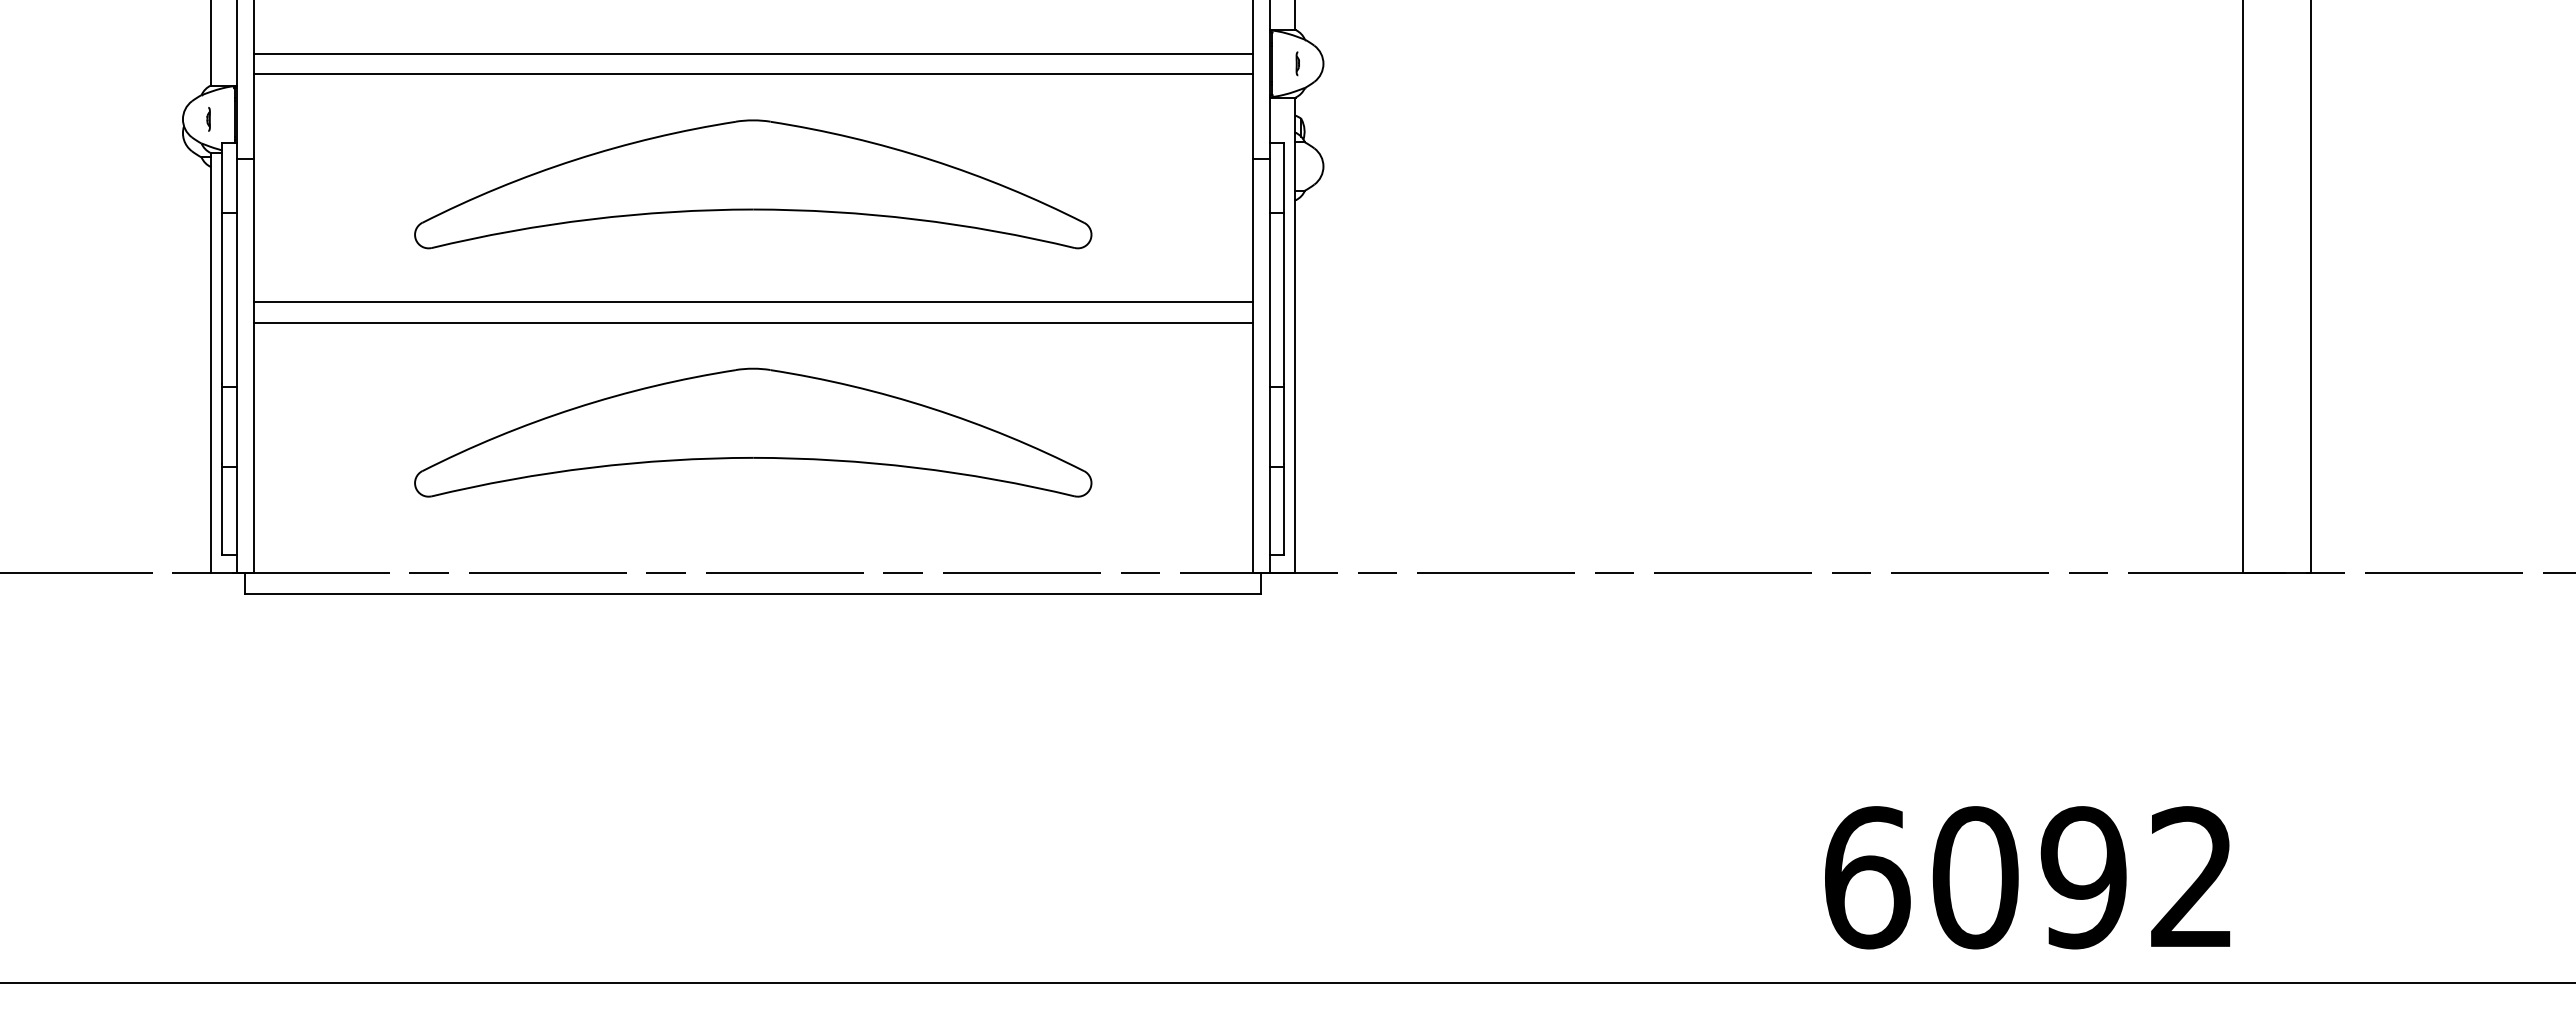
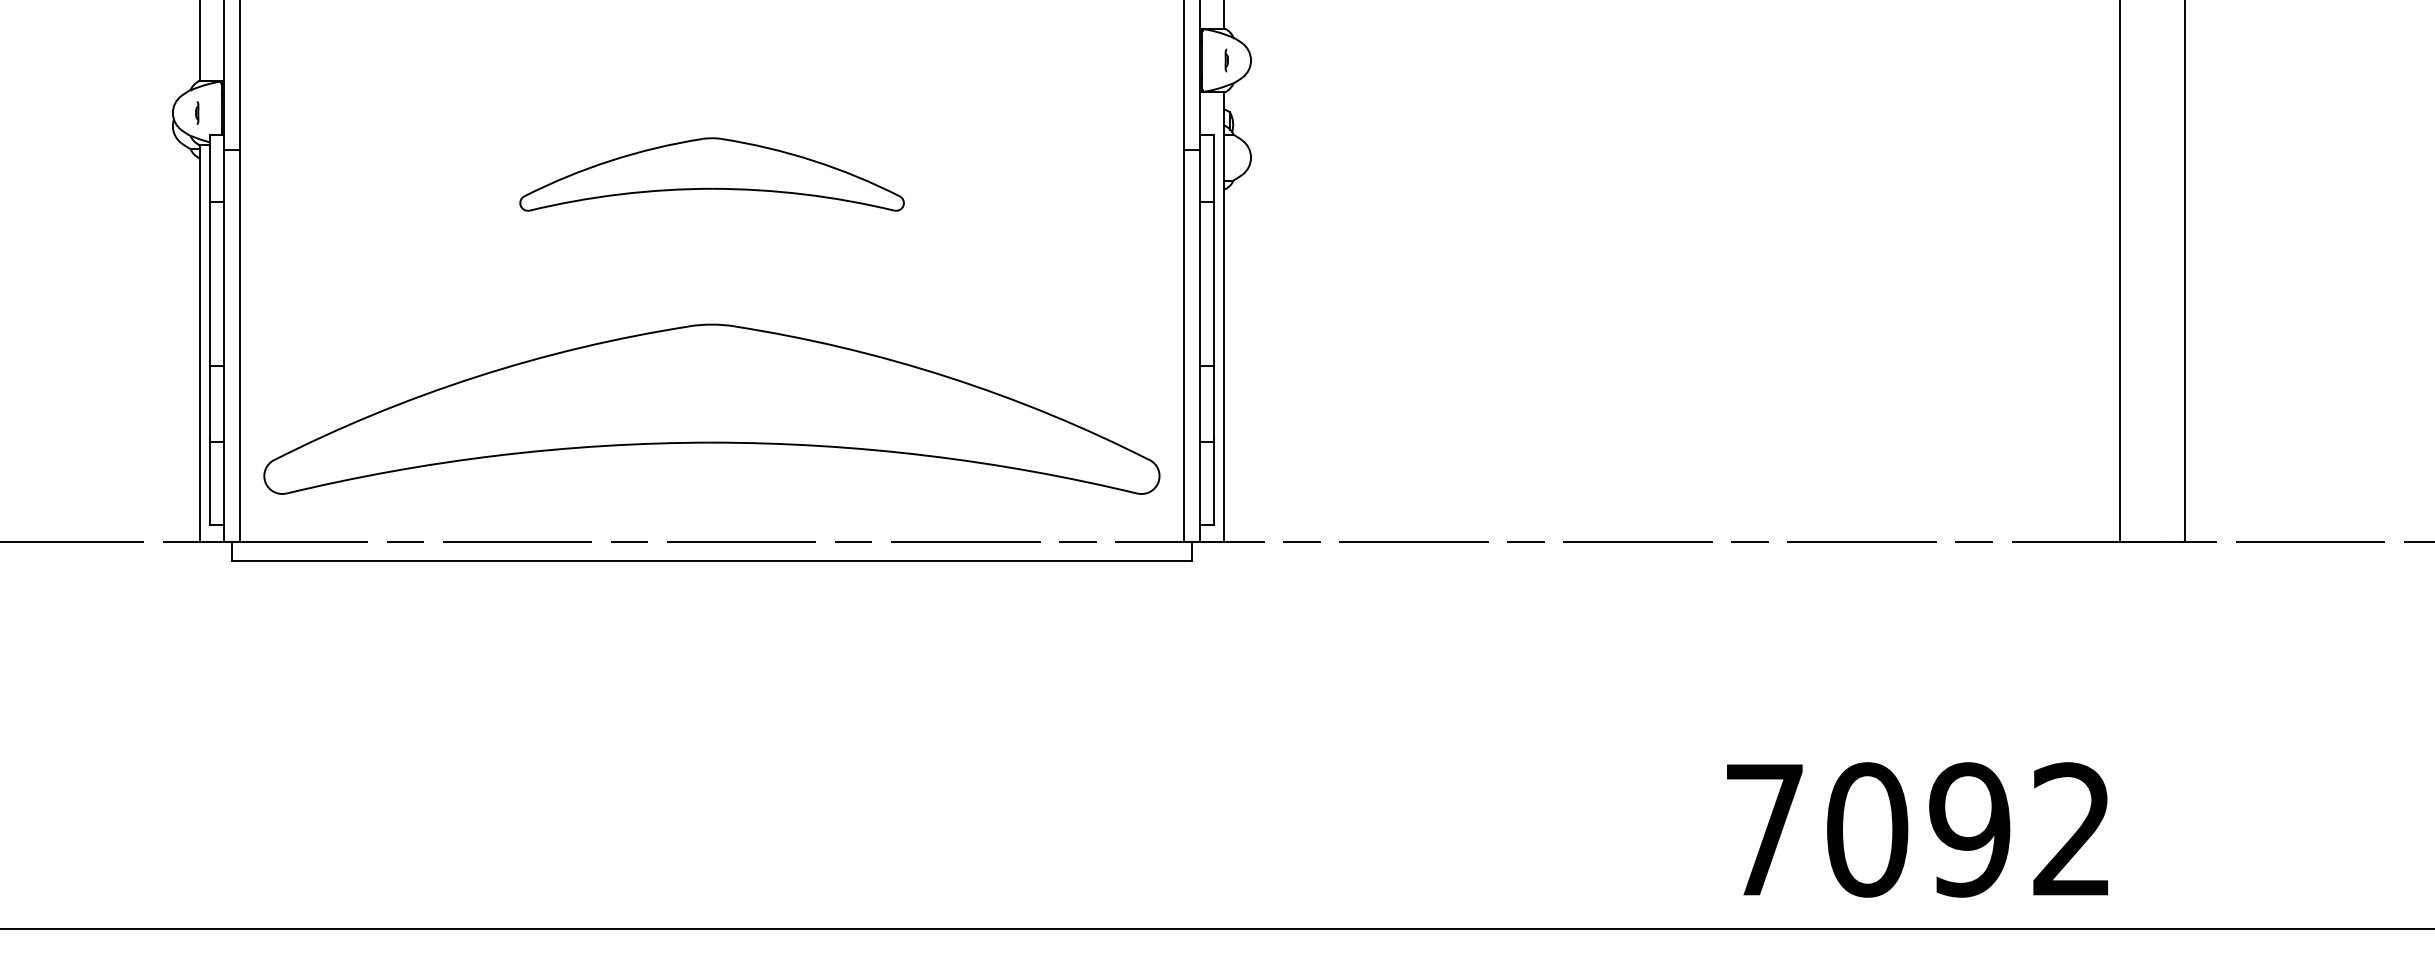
line: (752, 53) -> (711, 50), removed
line: (752, 74) -> (711, 70), removed
part: (753, 184) -> (712, 174), size x0.6
line: (752, 302) -> (711, 286), removed
line: (752, 322) -> (711, 305), removed
part: (753, 432) -> (712, 409), size x1.4
text: (1867, 877) -> (1765, 829), 6092 -> 7092

